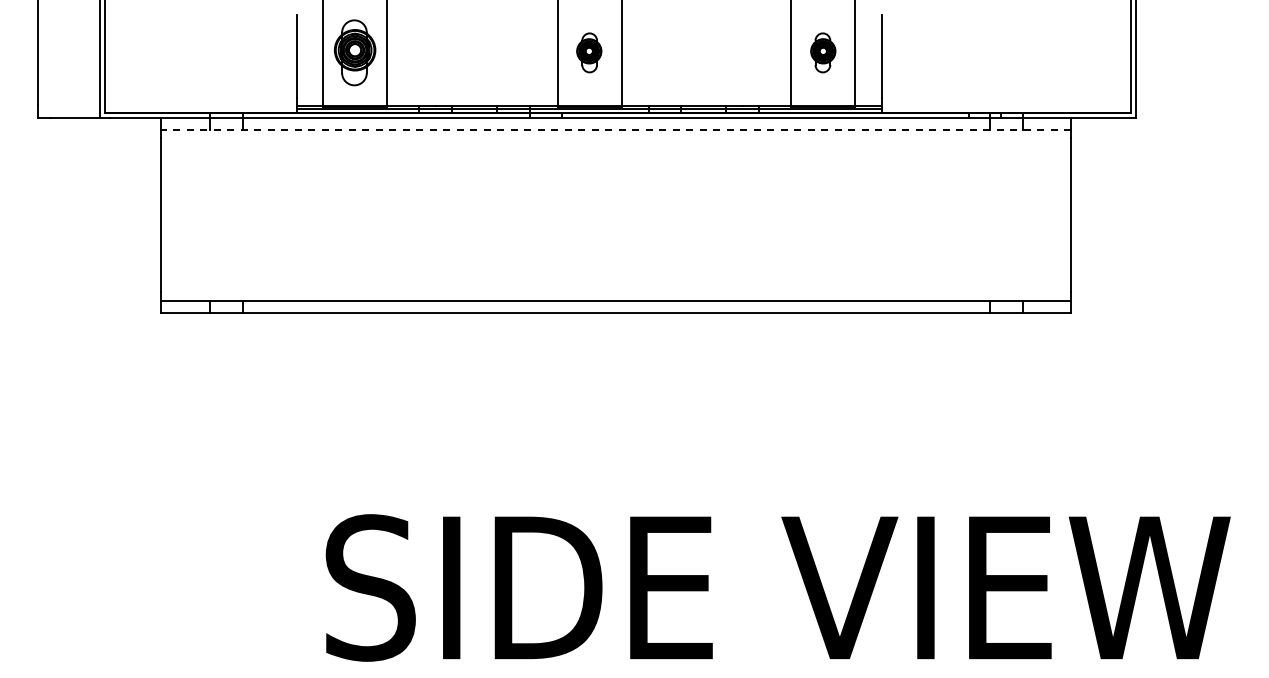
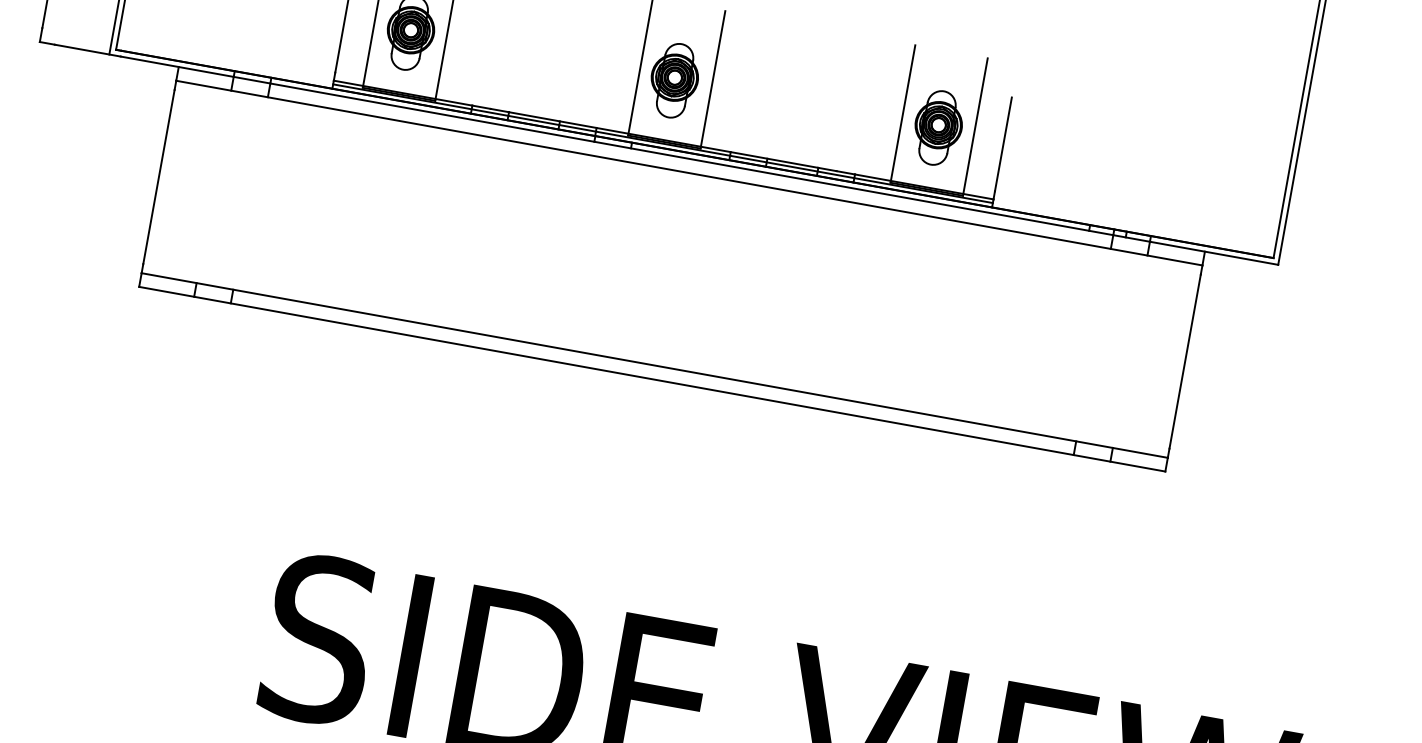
part: (589, 52) -> (674, 80), size x1.67
part: (823, 52) -> (938, 127), size x1.67
line: (615, 129) -> (688, 172), dashed -> solid

